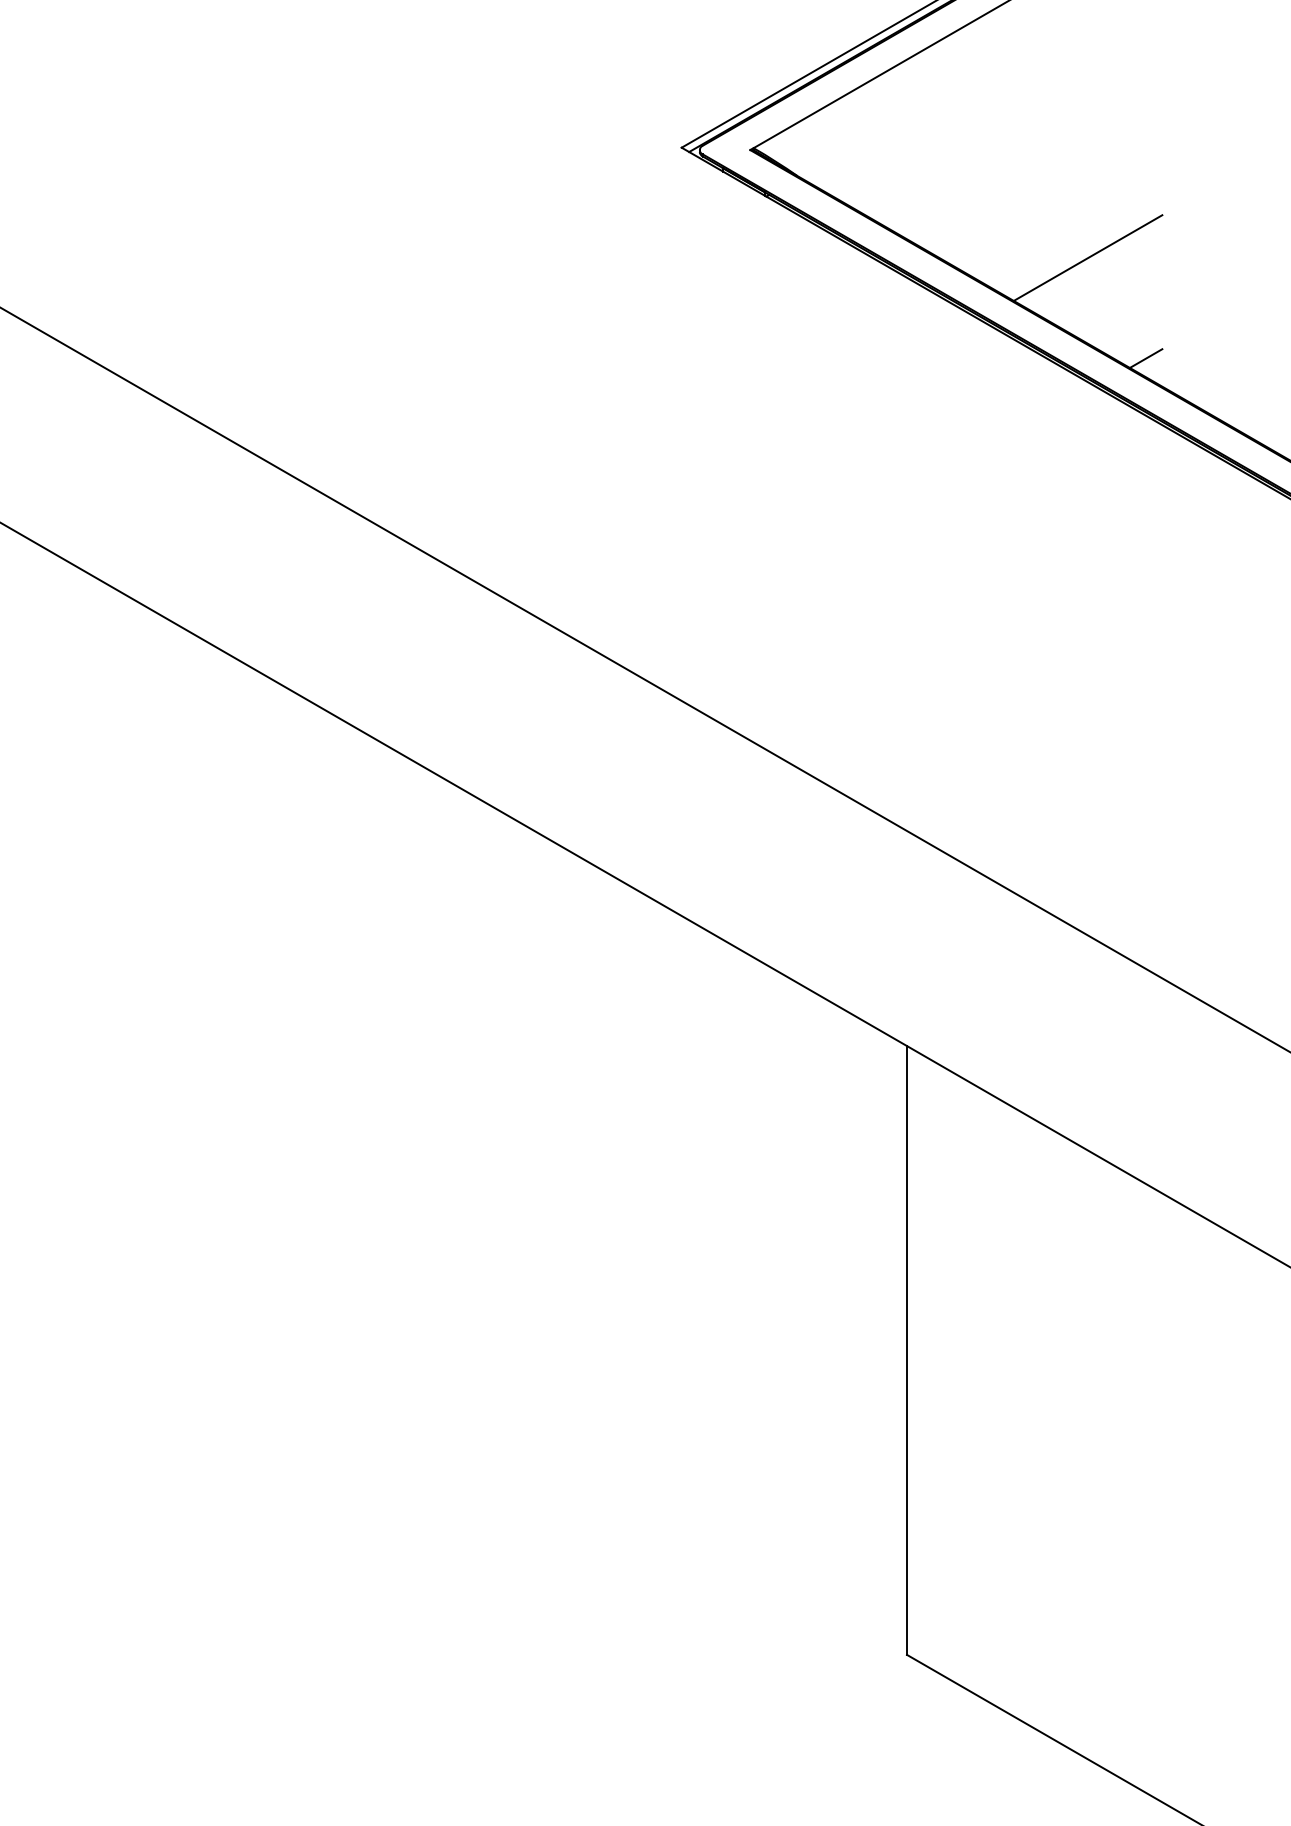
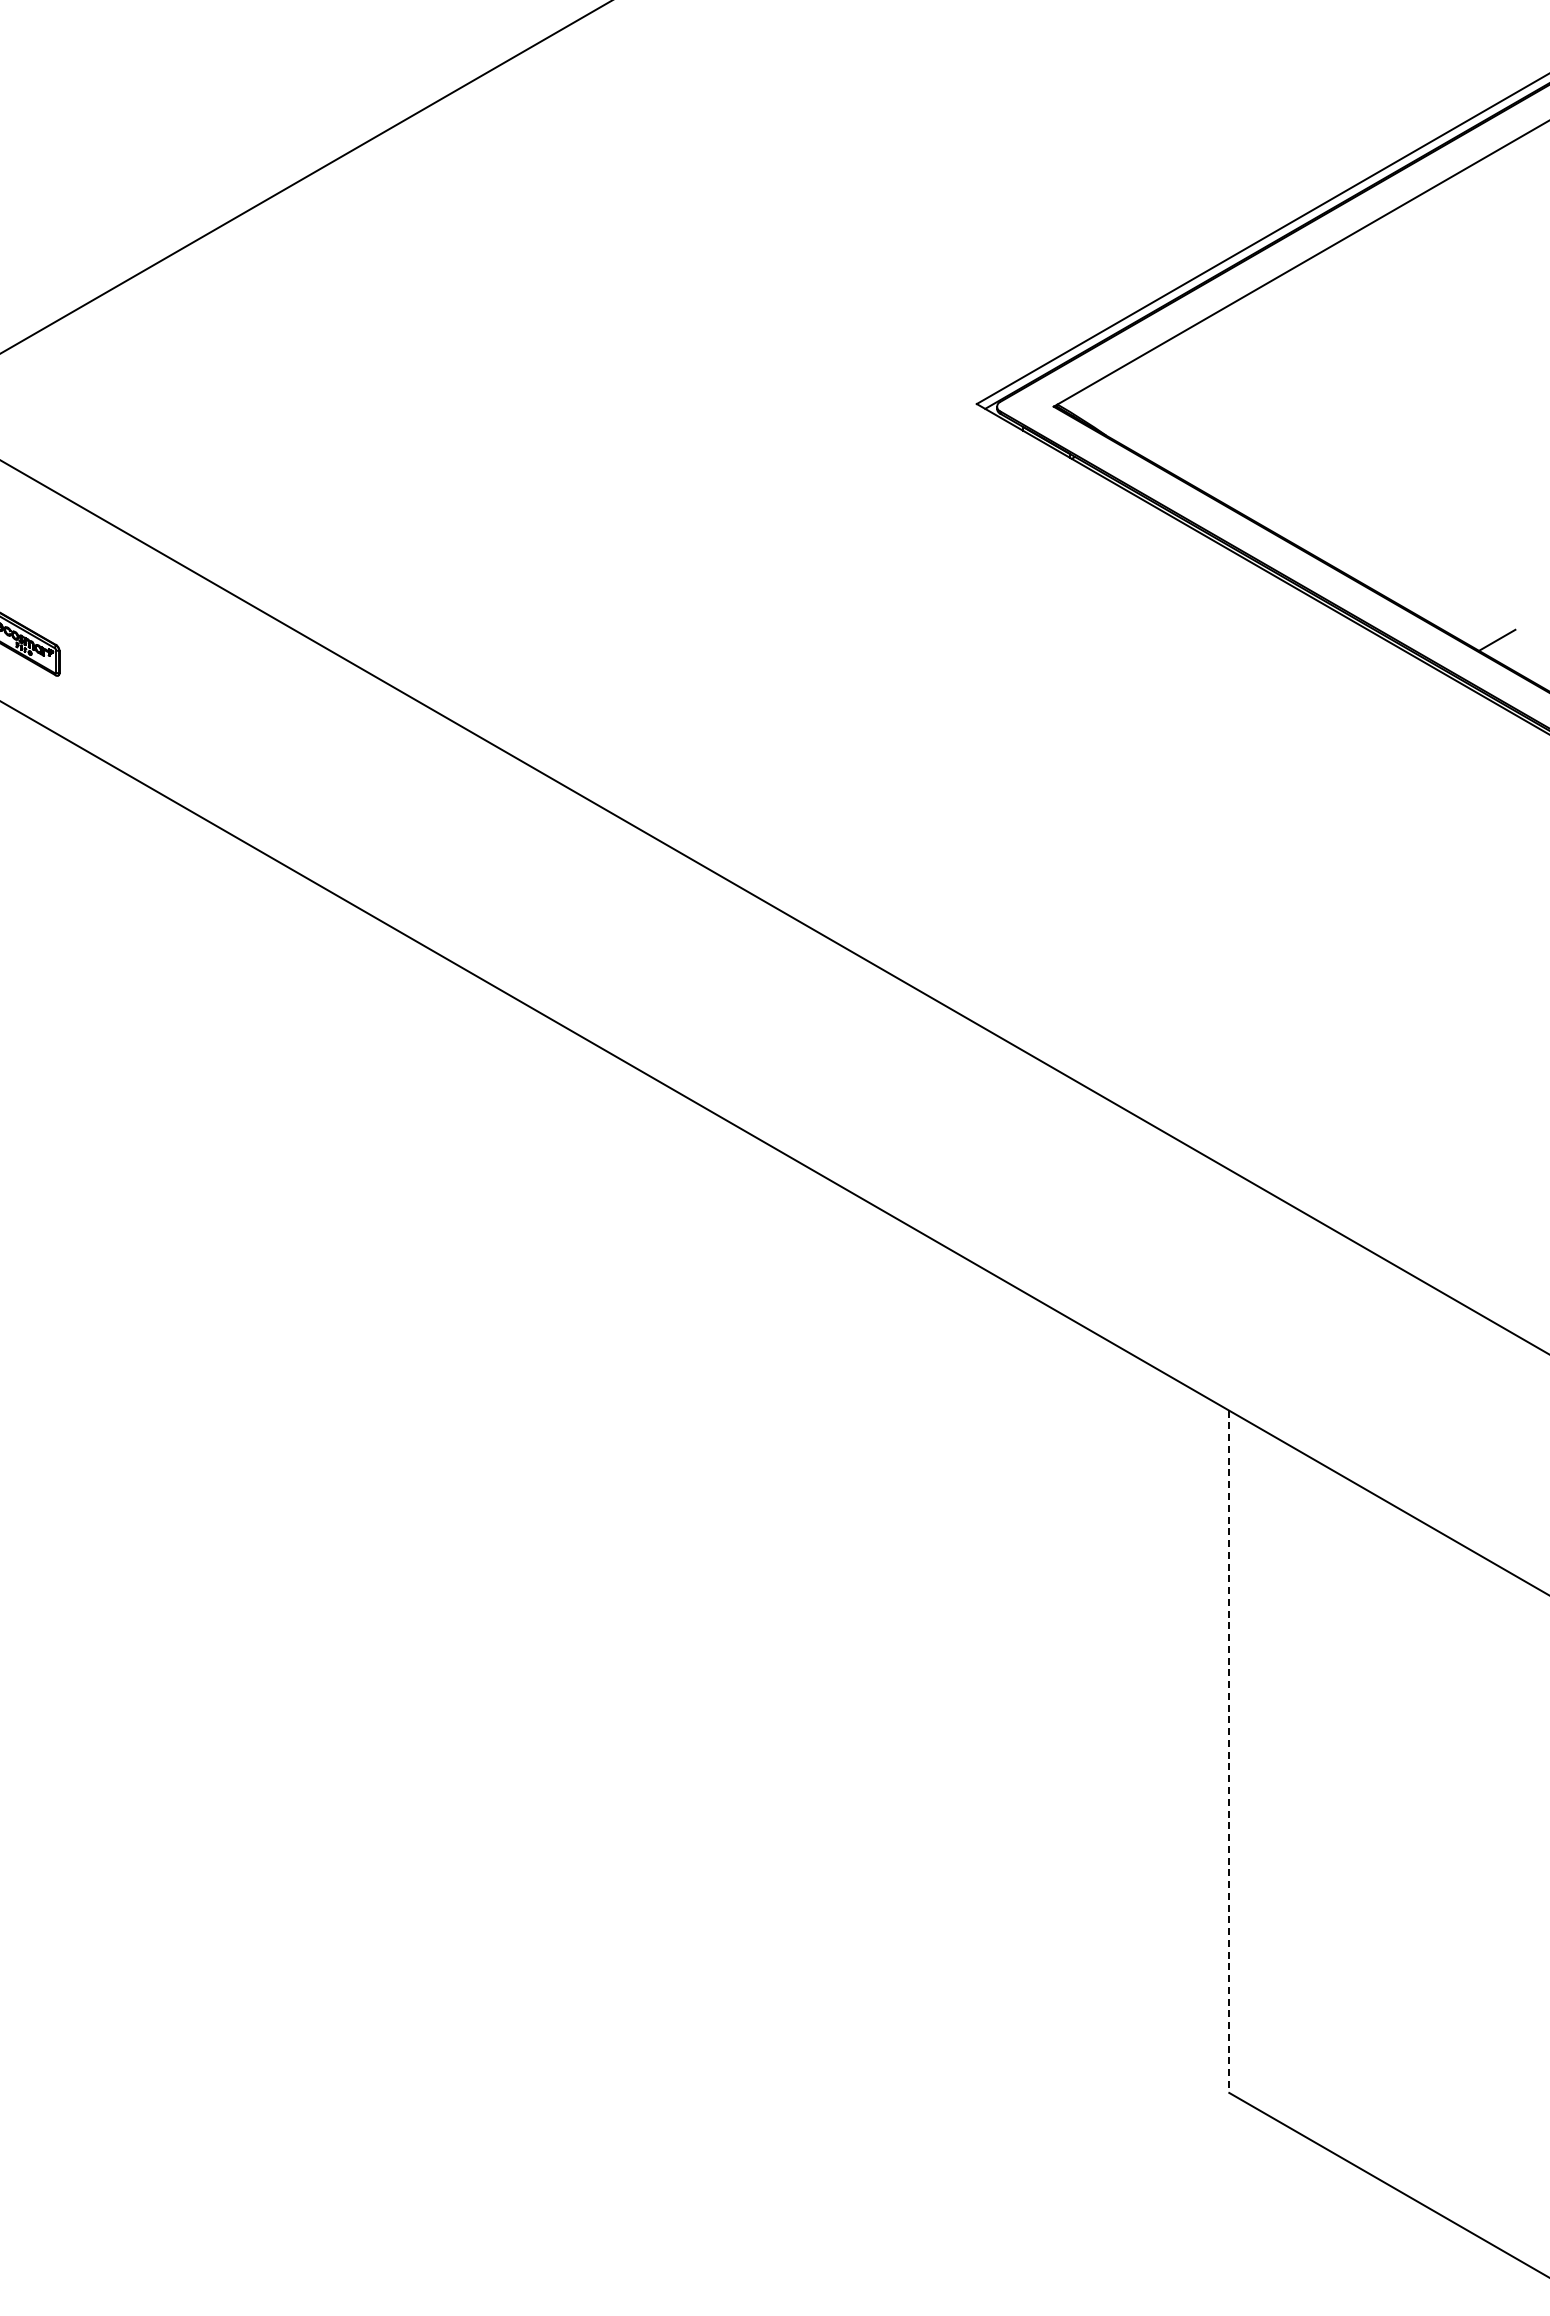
line: (1087, 257) -> (1431, 527), removed
line: (907, 1351) -> (1229, 1752), solid -> dashed

